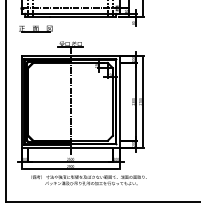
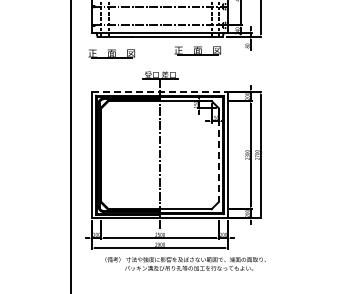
part: (97, 26) -> (197, 50), added
line: (70, 56) -> (160, 91), solid -> dashed
line: (112, 102) -> (218, 155), solid -> dashed

